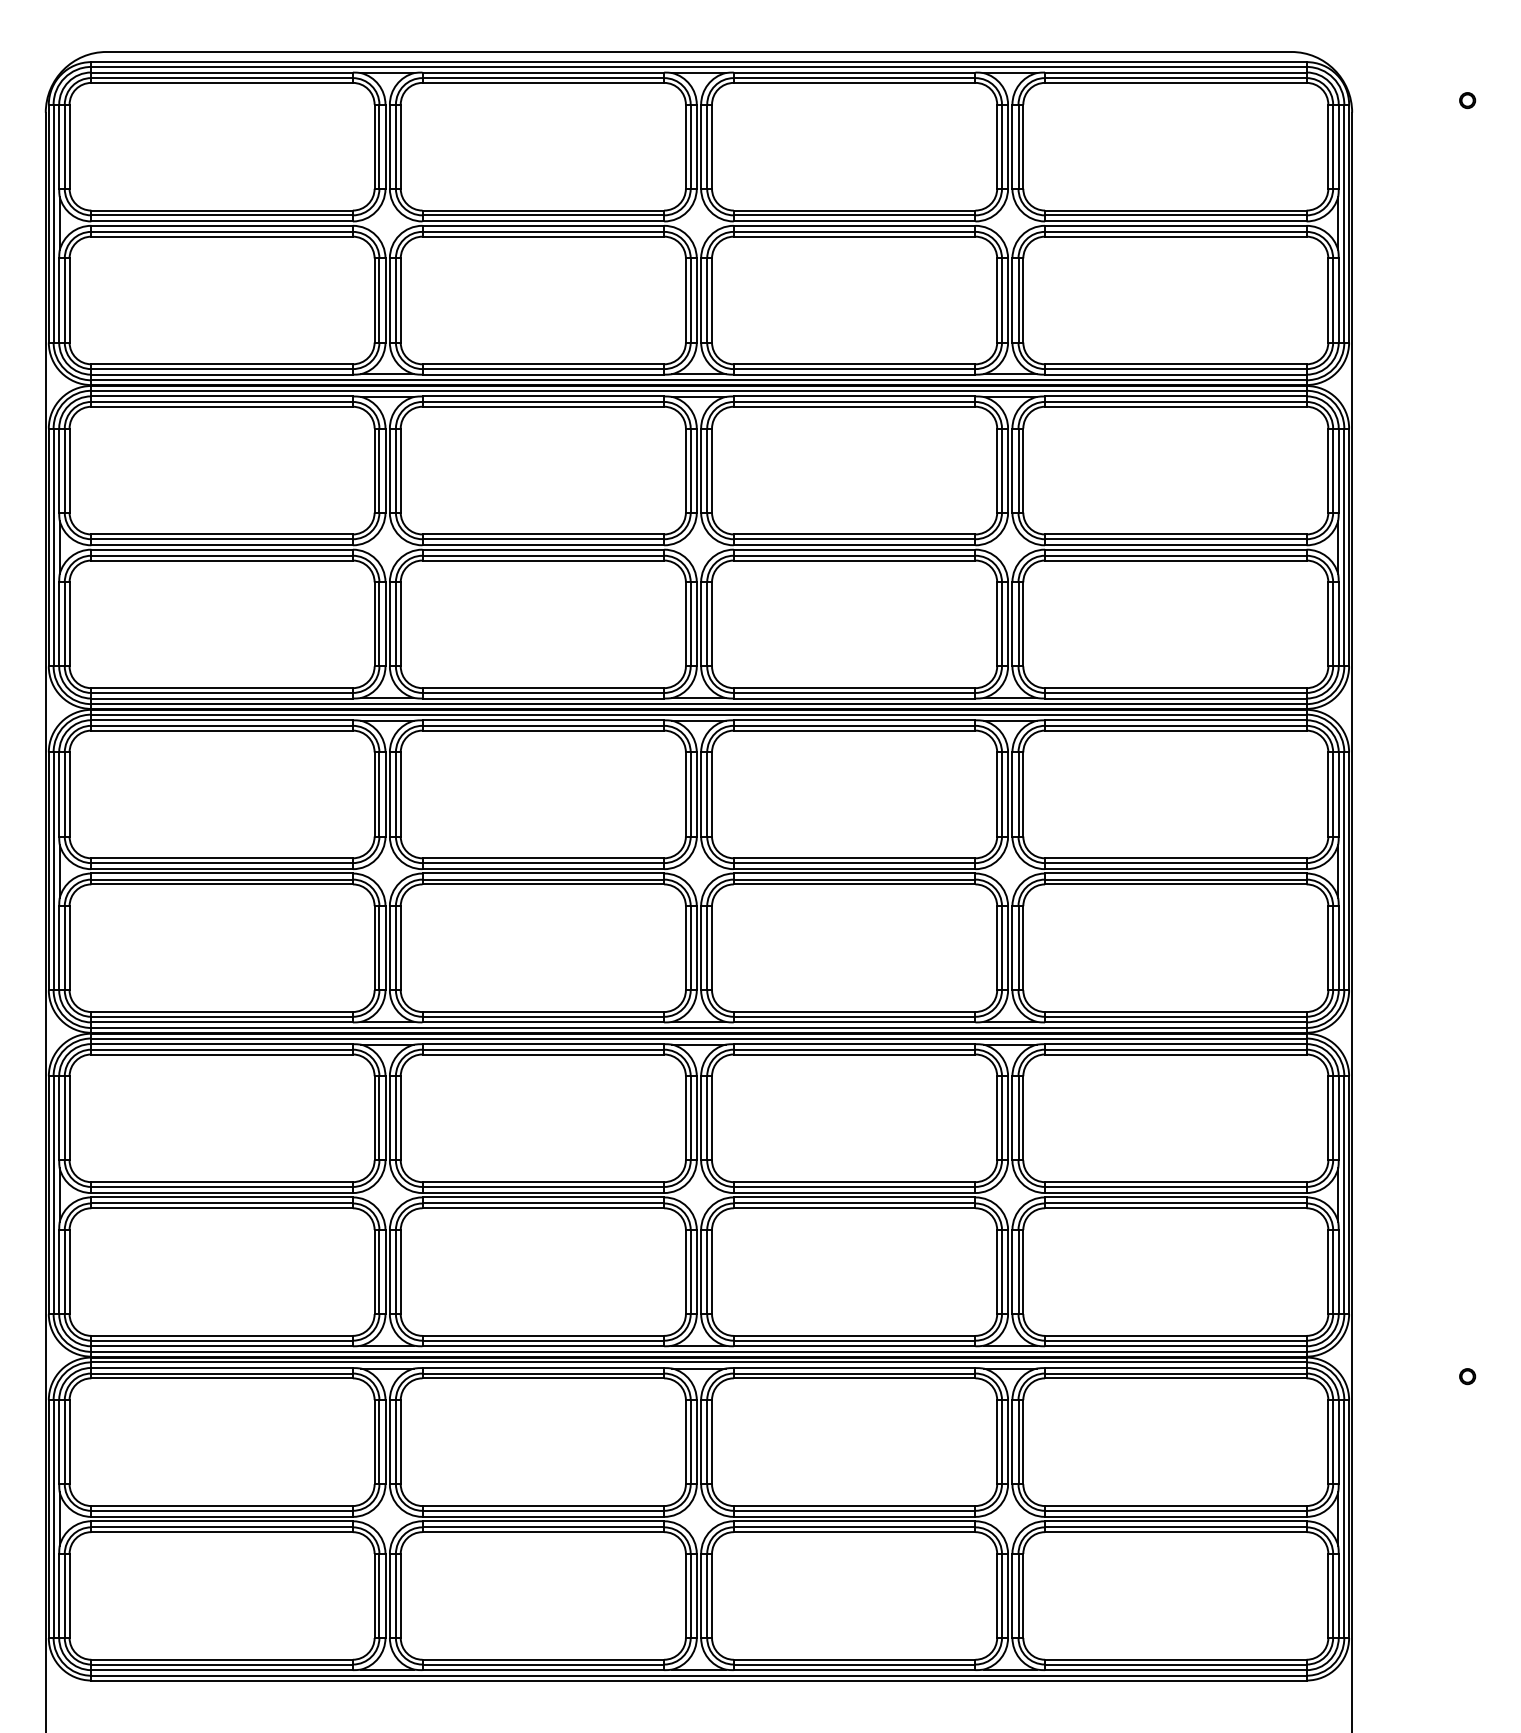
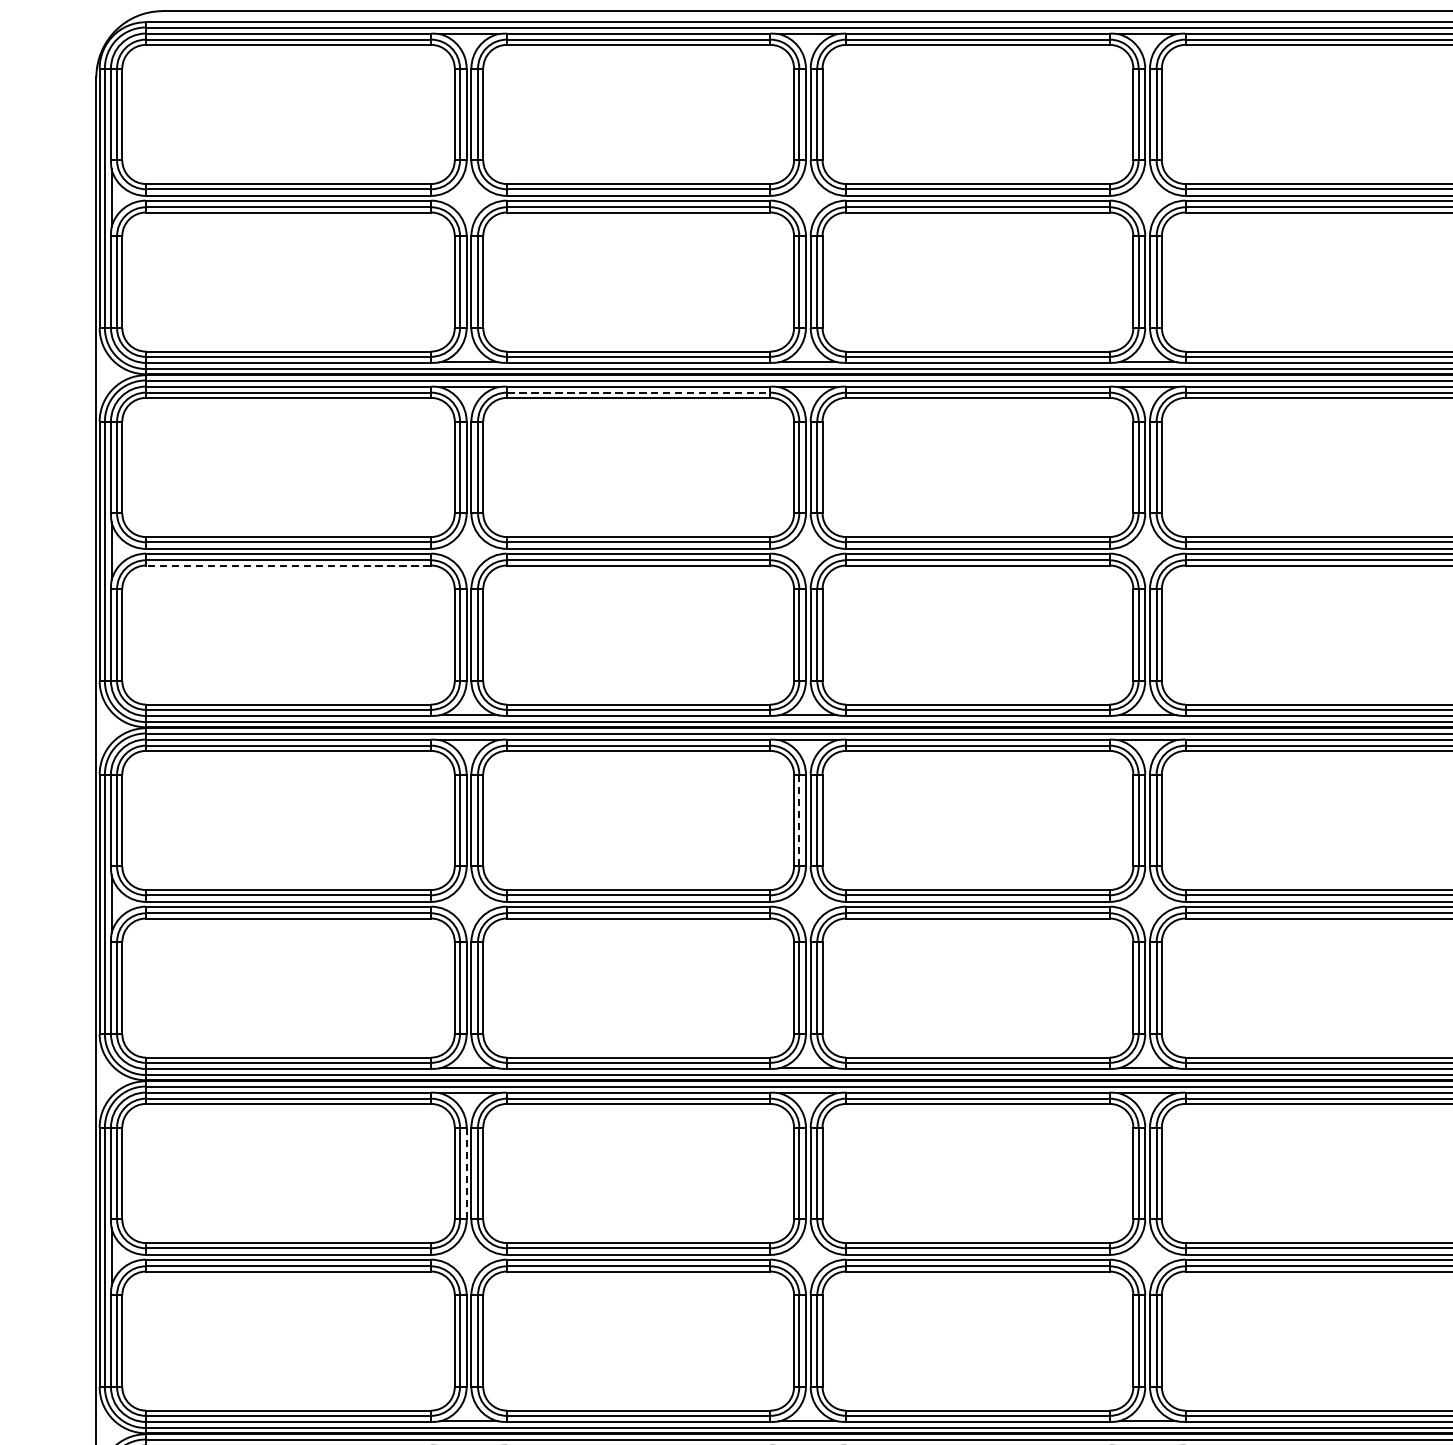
line: (543, 401) -> (638, 392), solid -> dashed
line: (222, 560) -> (288, 565), solid -> dashed
line: (690, 794) -> (799, 820), solid -> dashed
line: (385, 1117) -> (466, 1172), solid -> dashed

